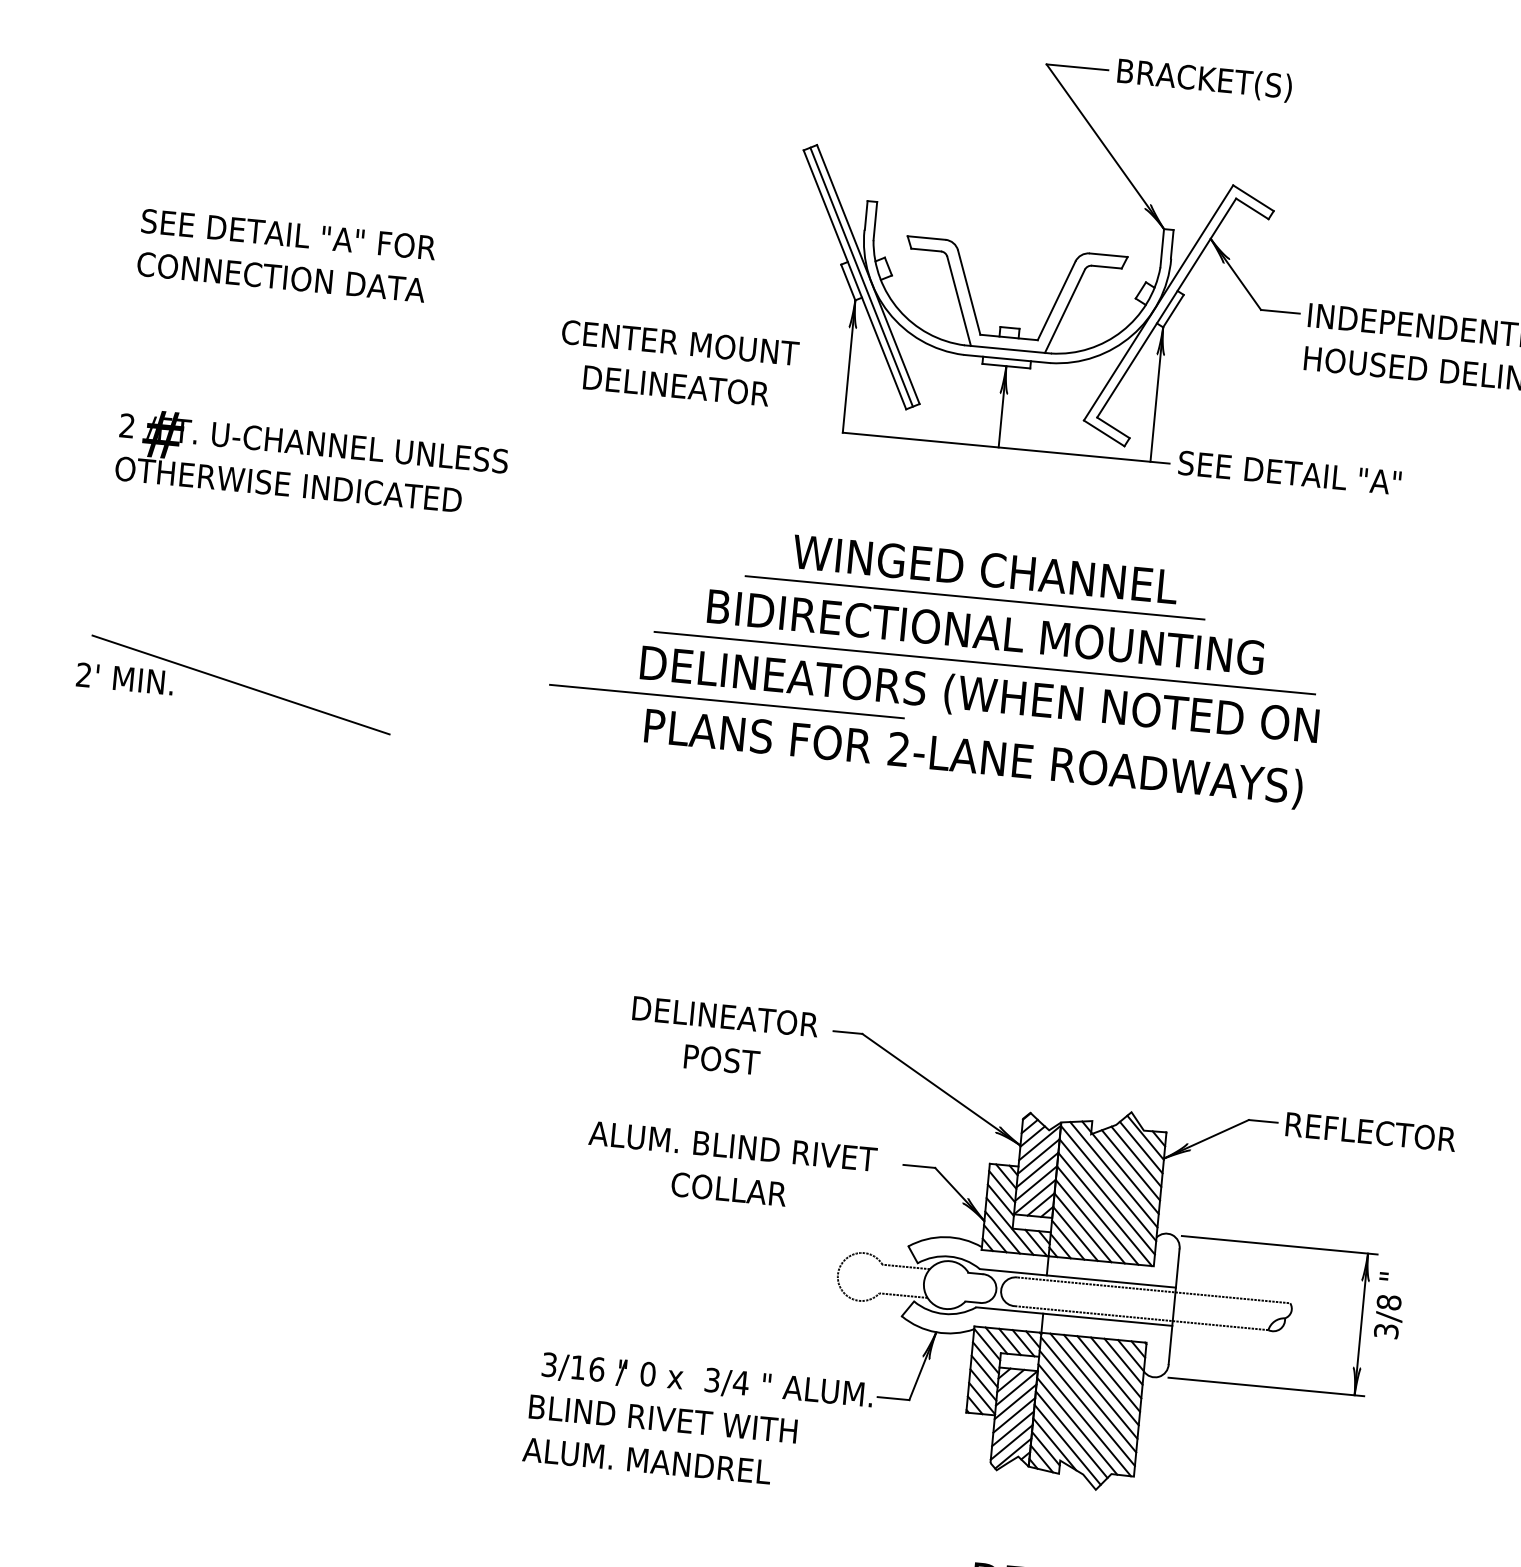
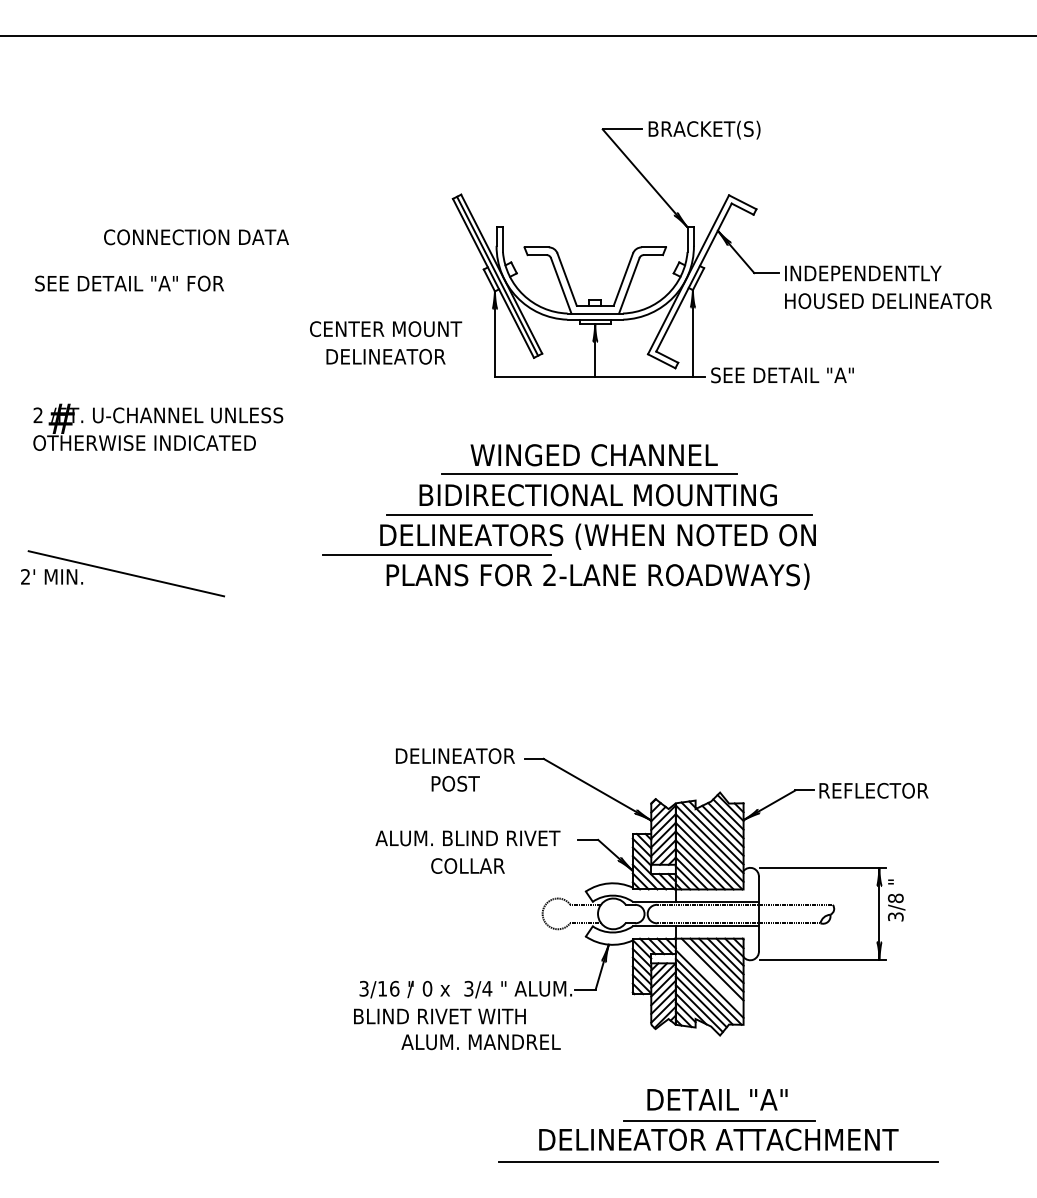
text: (281, 277) -> (196, 237), moved
line: (1088, 1394) -> (709, 975), removed
text: (646, 1461) -> (480, 1042), moved

